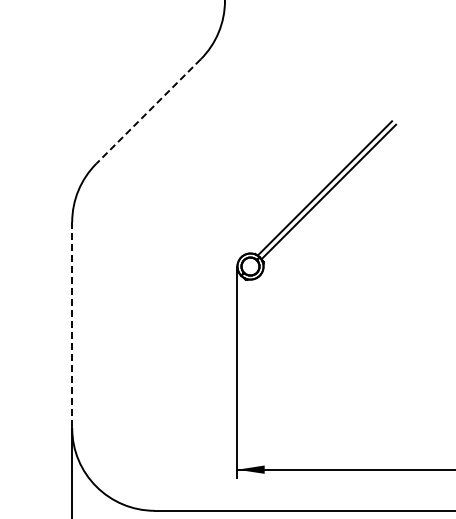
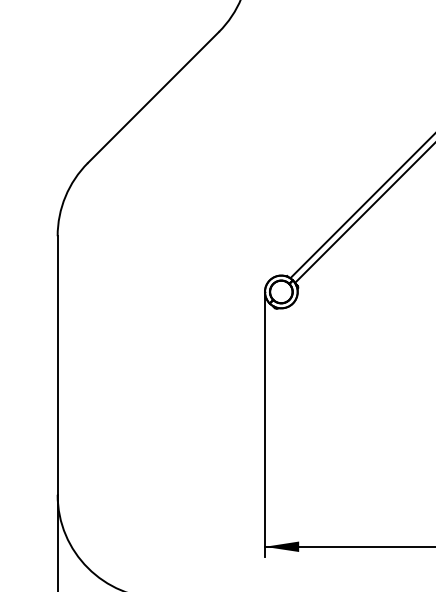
line: (148, 111) -> (153, 97), dashed -> solid
line: (72, 325) -> (58, 365), dashed -> solid

